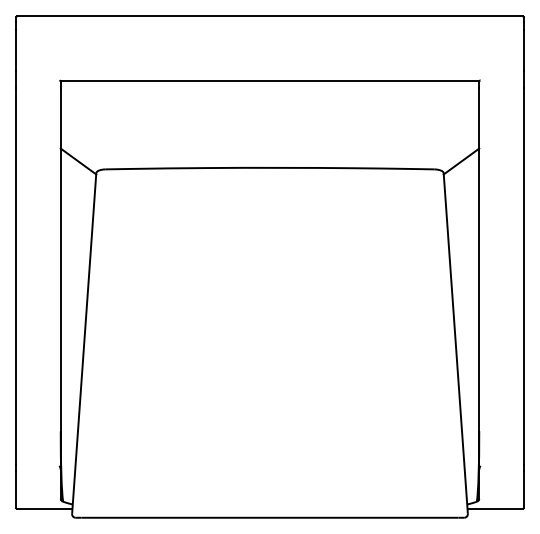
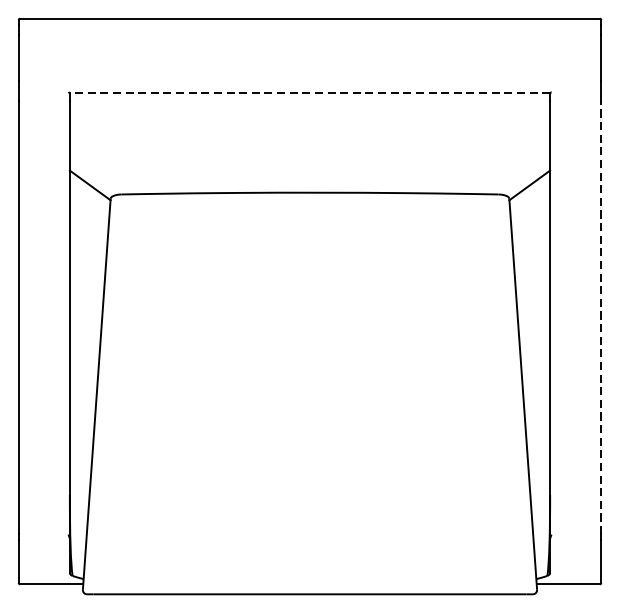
line: (269, 81) -> (309, 93), solid -> dashed
line: (523, 276) -> (600, 317), solid -> dashed

